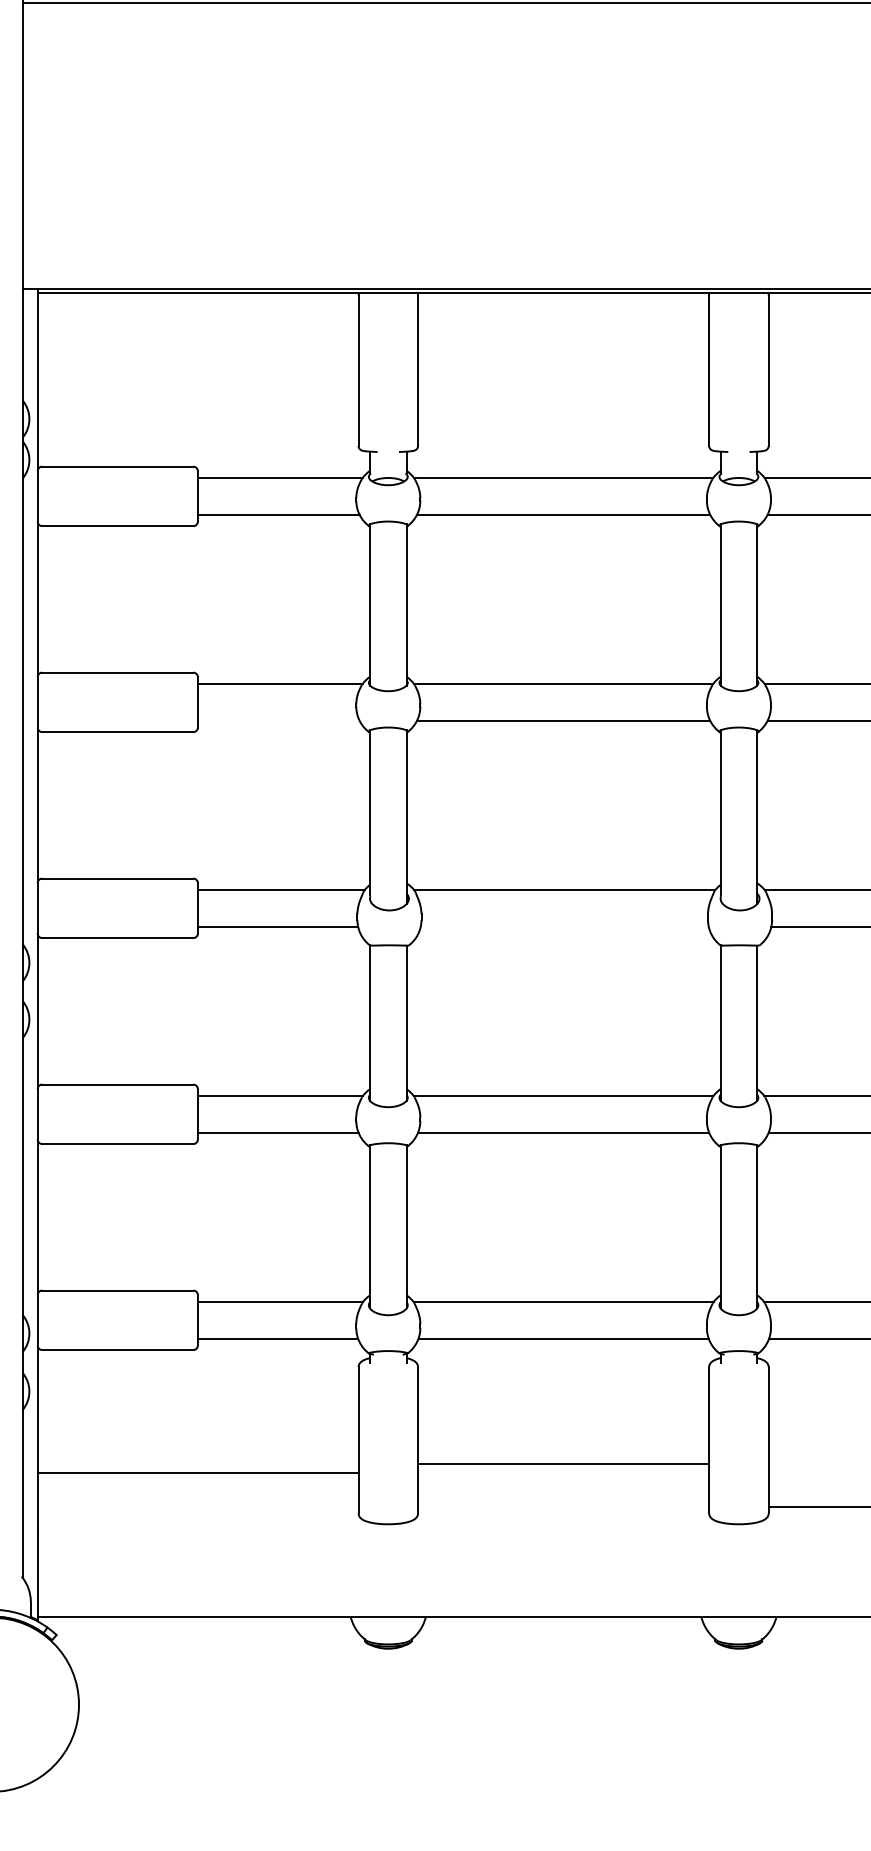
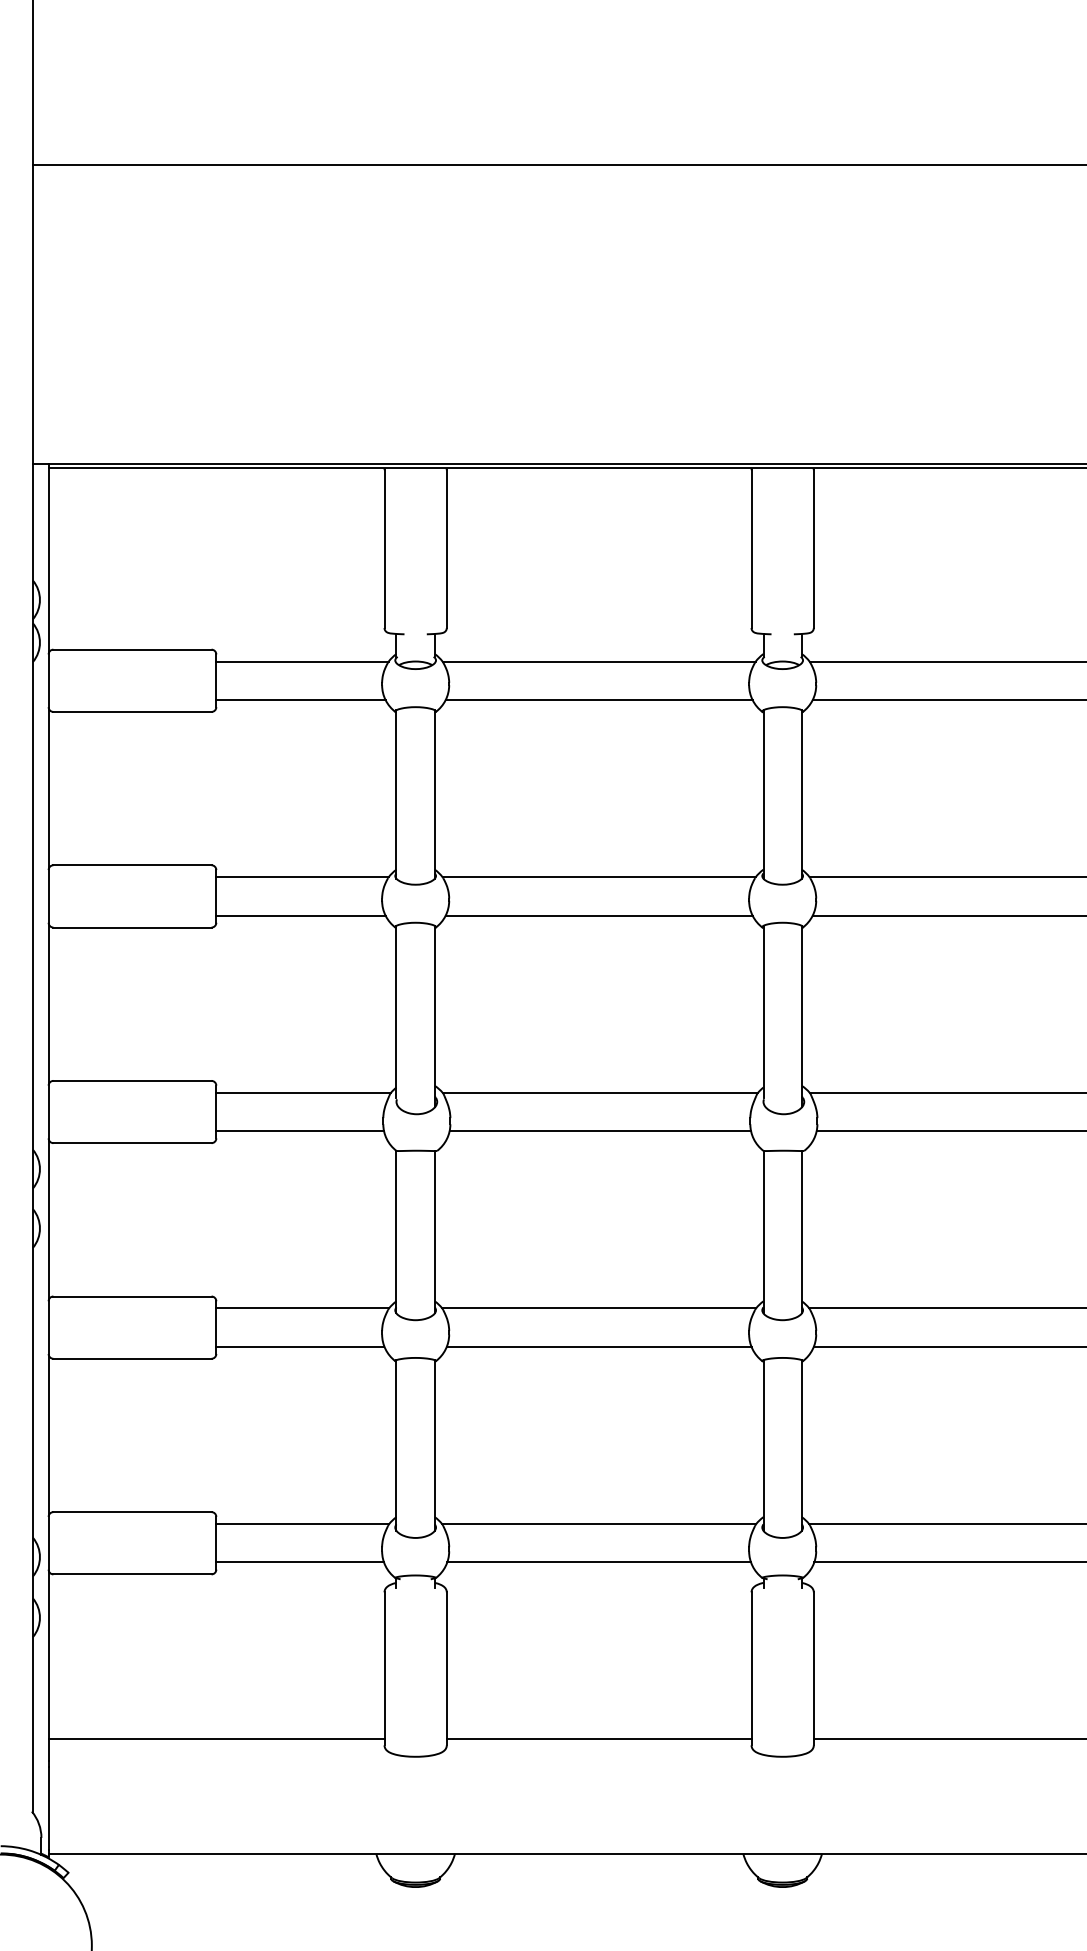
line: (278, 720) -> (300, 915), added
line: (564, 926) -> (600, 1131), added
line: (562, 1464) -> (598, 1739), moved
line: (198, 1473) -> (216, 1739), moved

